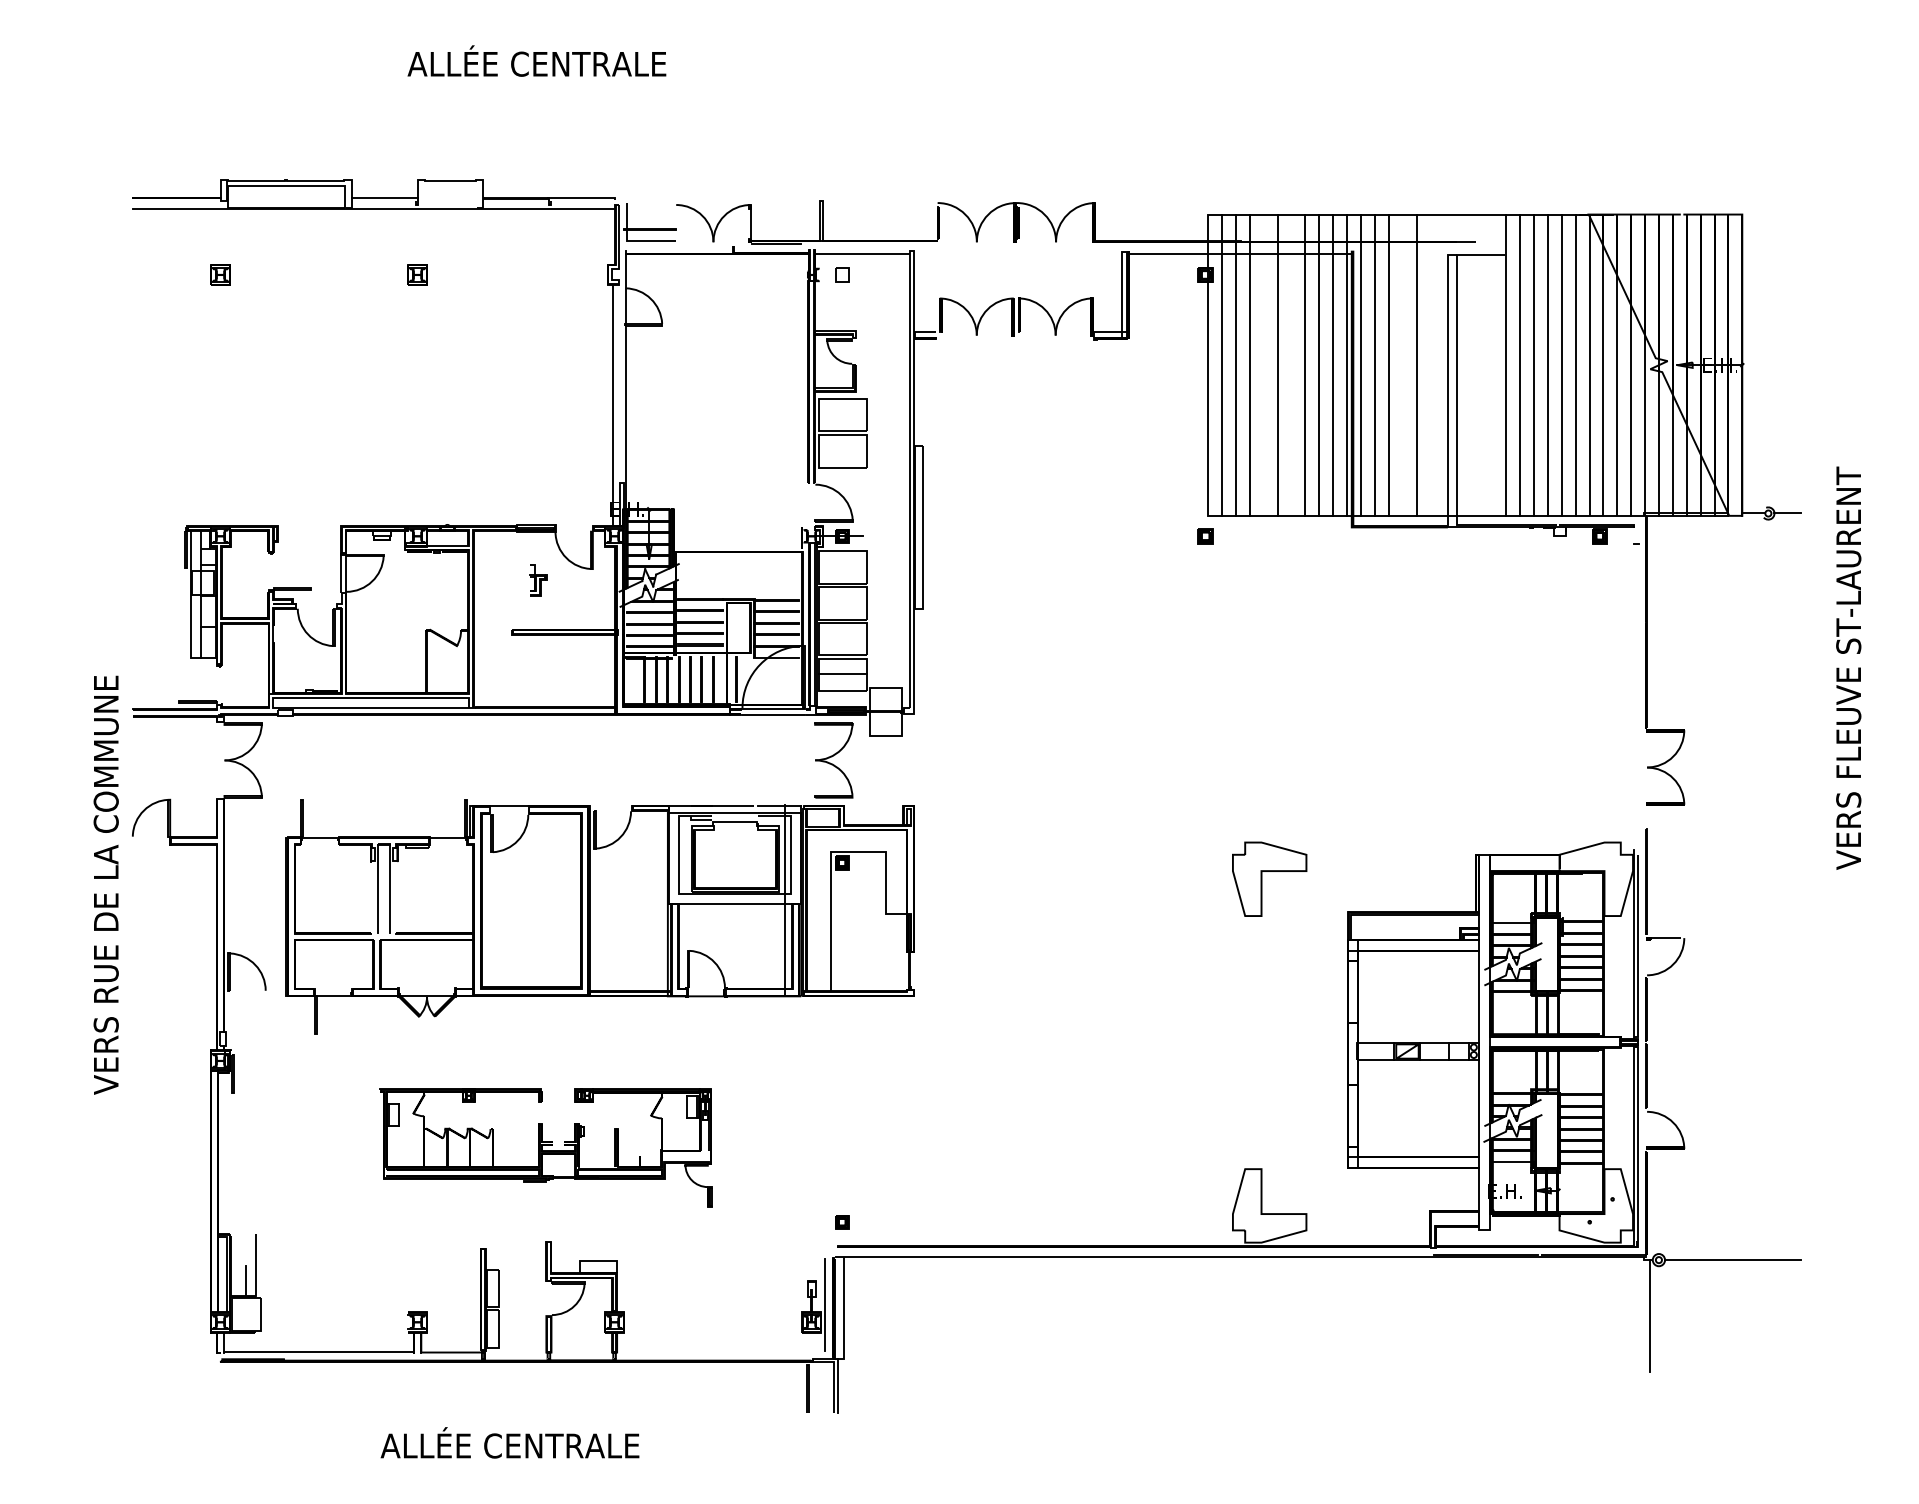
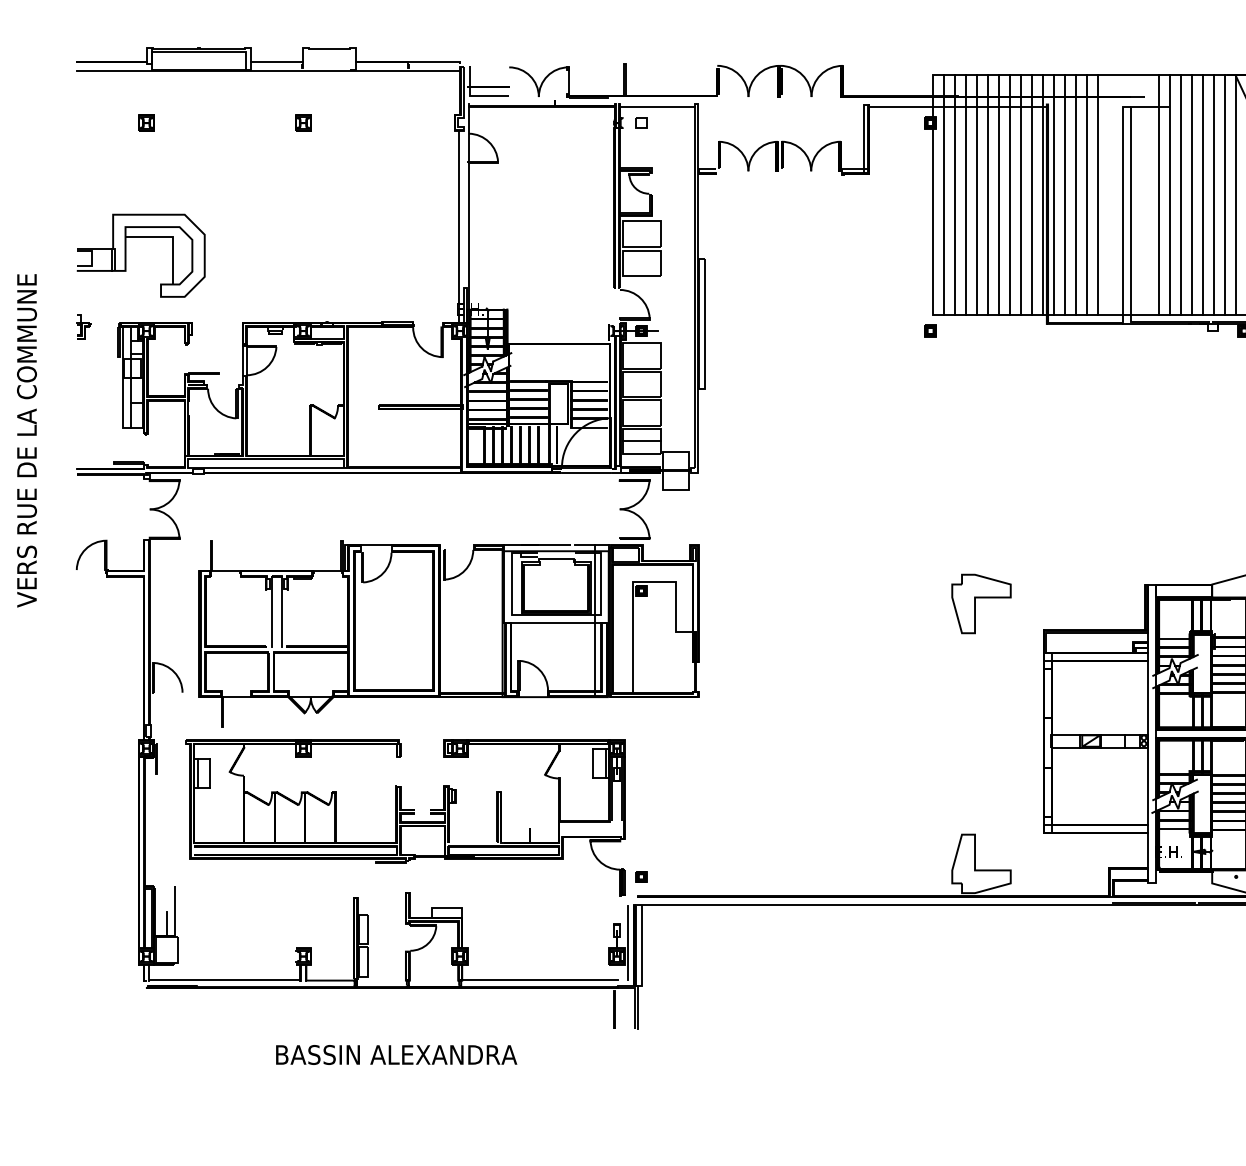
line: (1263, 364) -> (976, 194), added
line: (1291, 364) -> (998, 194), added
line: (1402, 364) -> (1087, 194), added
line: (1492, 364) -> (1158, 194), added
part: (194, 441) -> (125, 255), added
part: (538, 580) -> (83, 327), moved
text: (105, 884) -> (26, 440), moved
part: (545, 1147) -> (405, 817), size x1.67
line: (714, 1352) -> (539, 980), added
text: (533, 1442) -> (395, 1052), ALLÉE CENTRALE -> BASSIN ALEXANDRA

